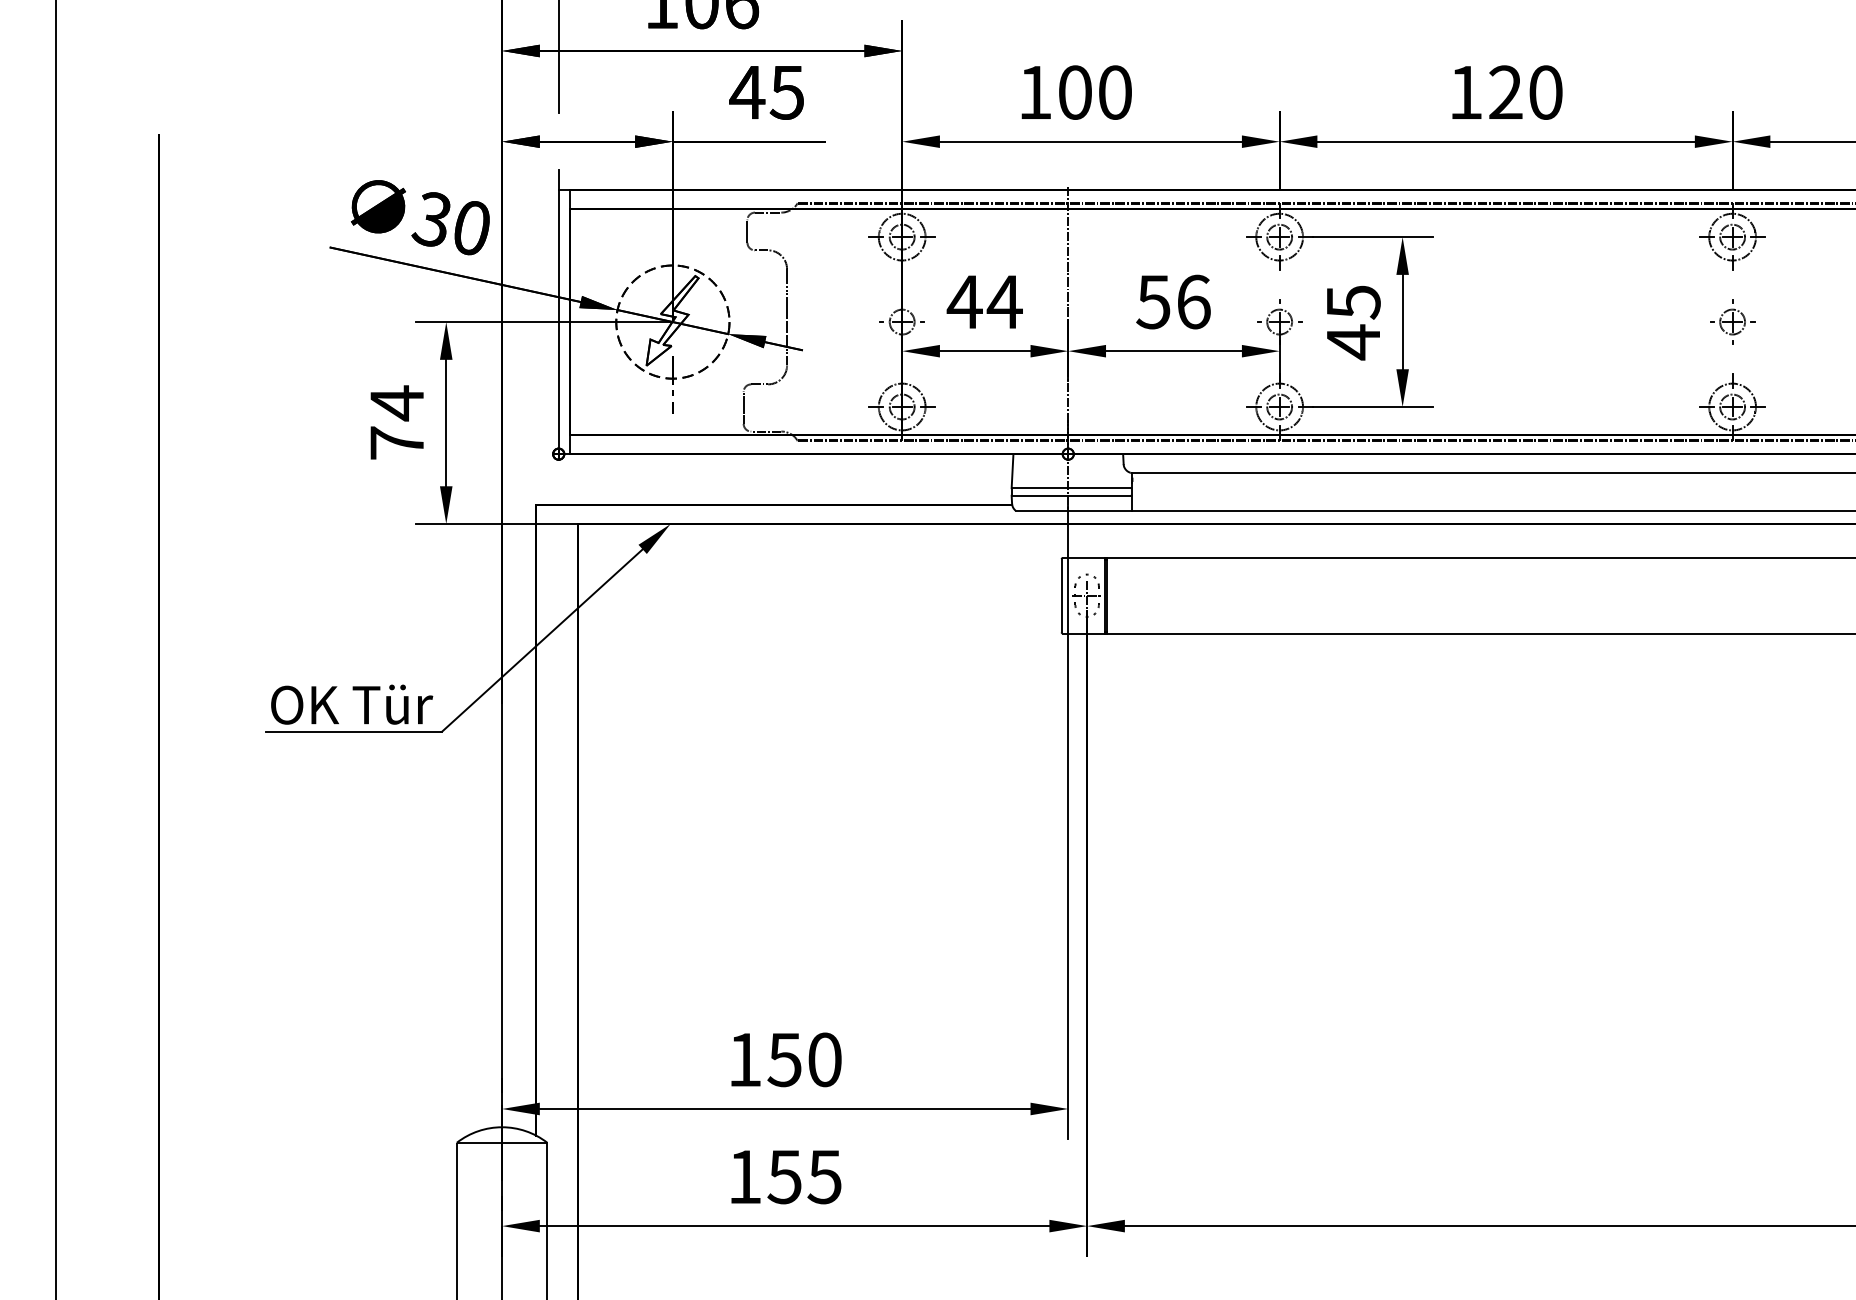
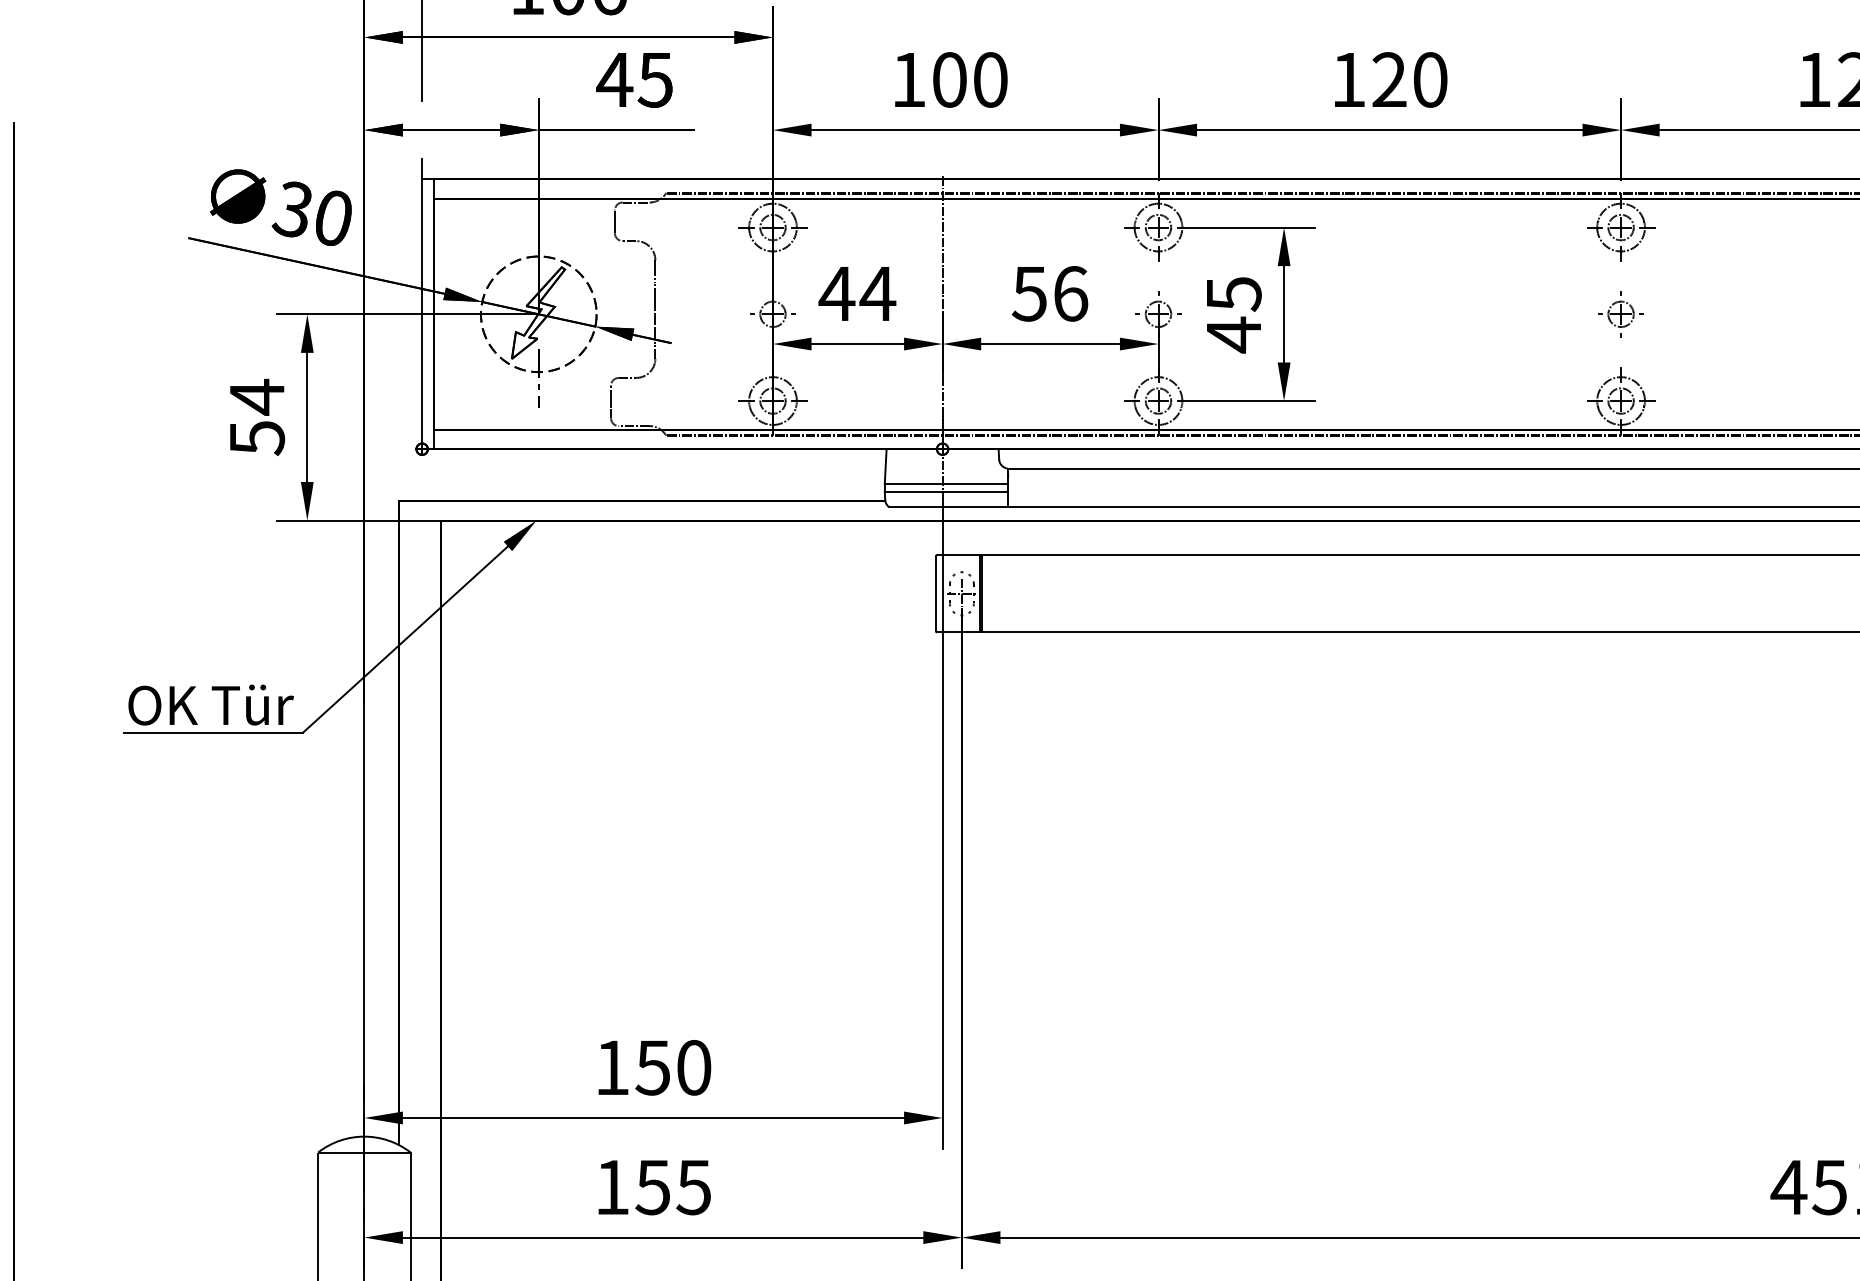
text: (397, 443) -> (257, 438), 74 -> 54

